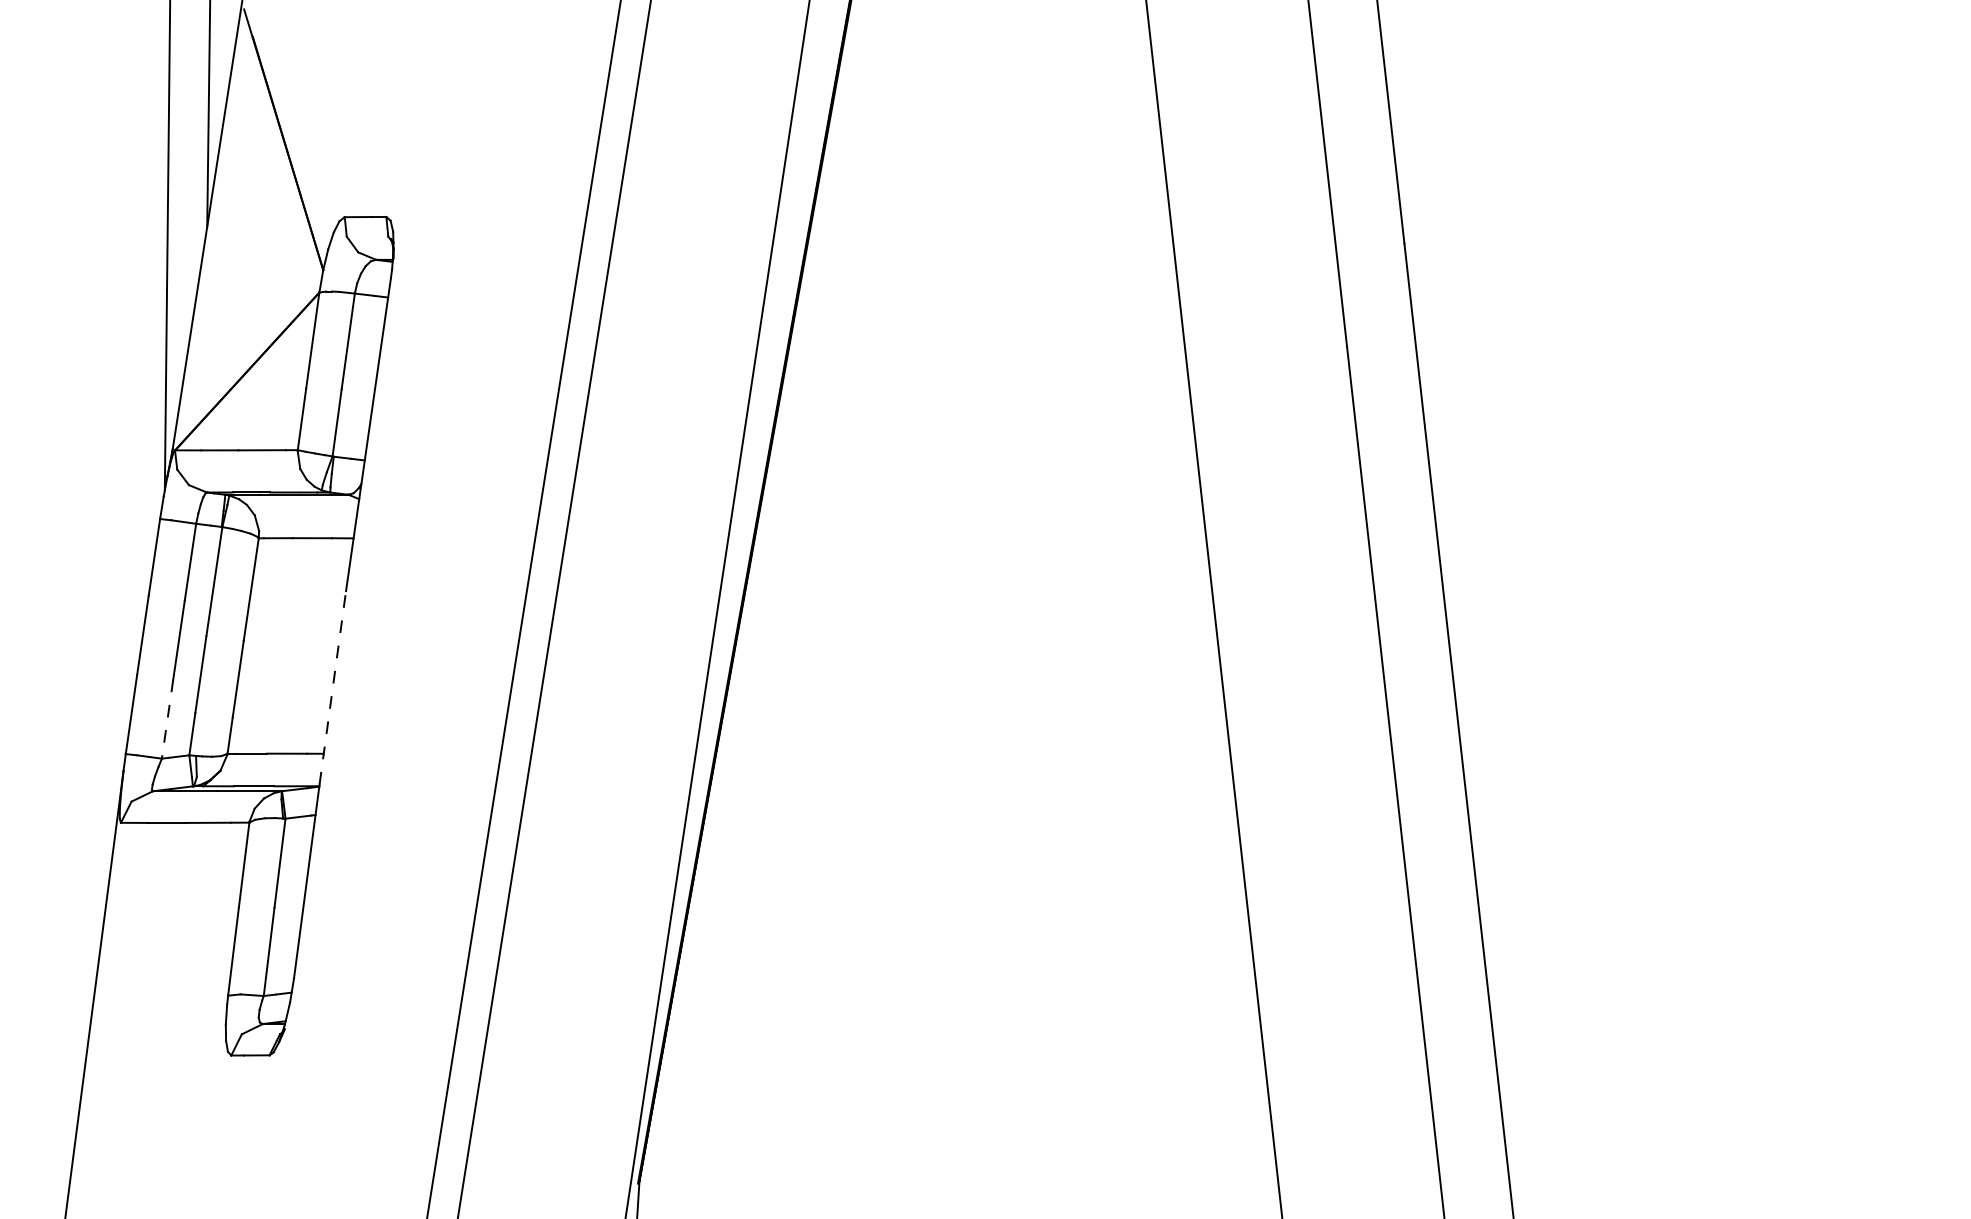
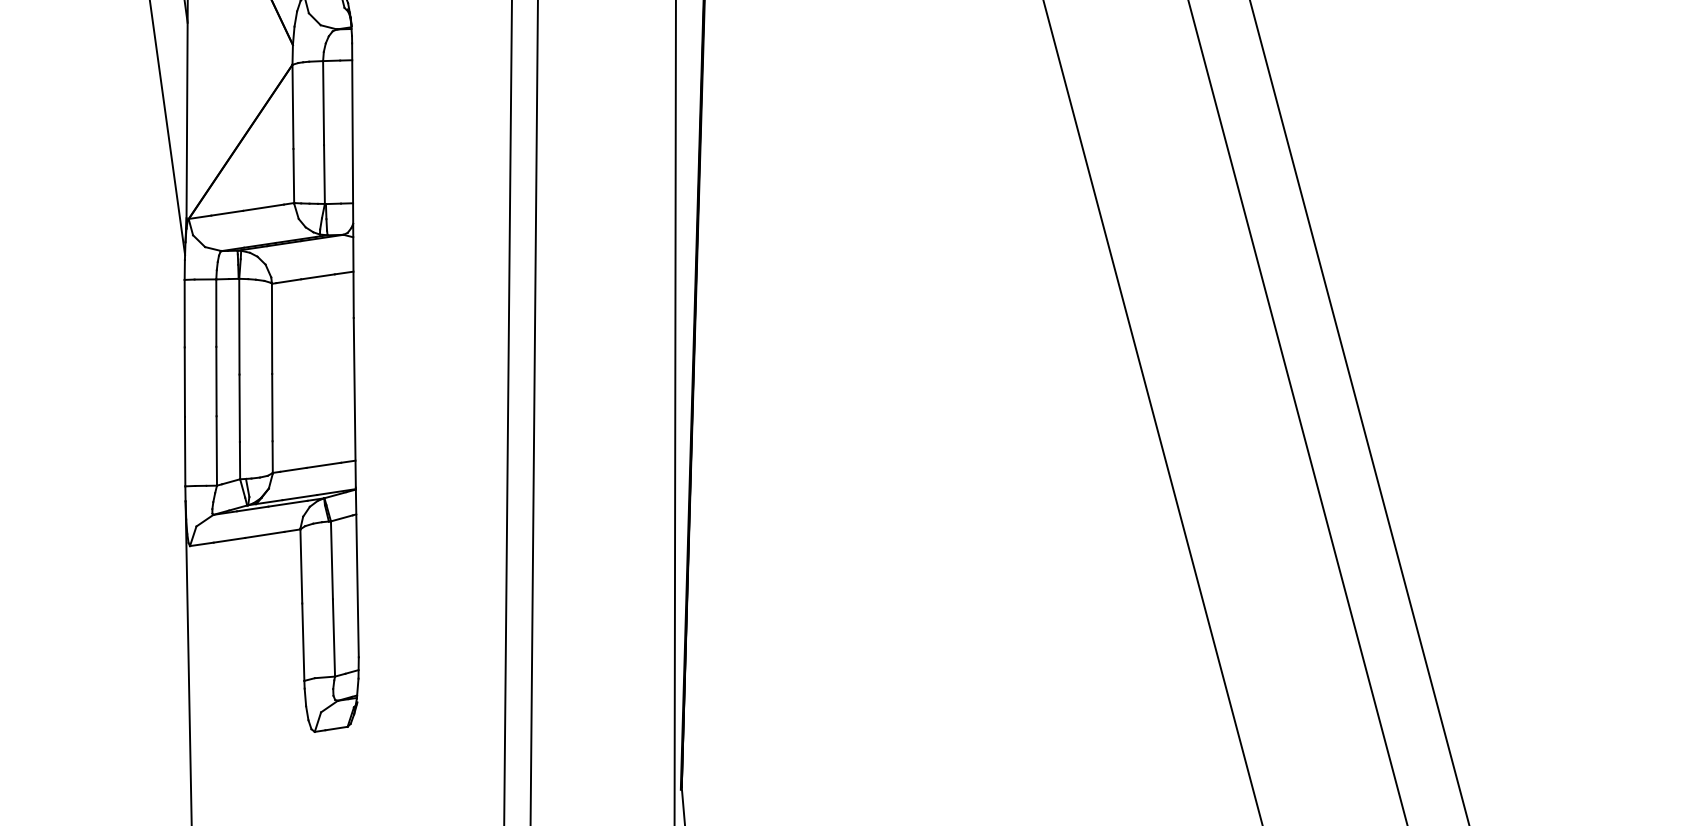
line: (332, 687) -> (354, 402), dashed -> solid
line: (167, 719) -> (216, 451), dashed -> solid

